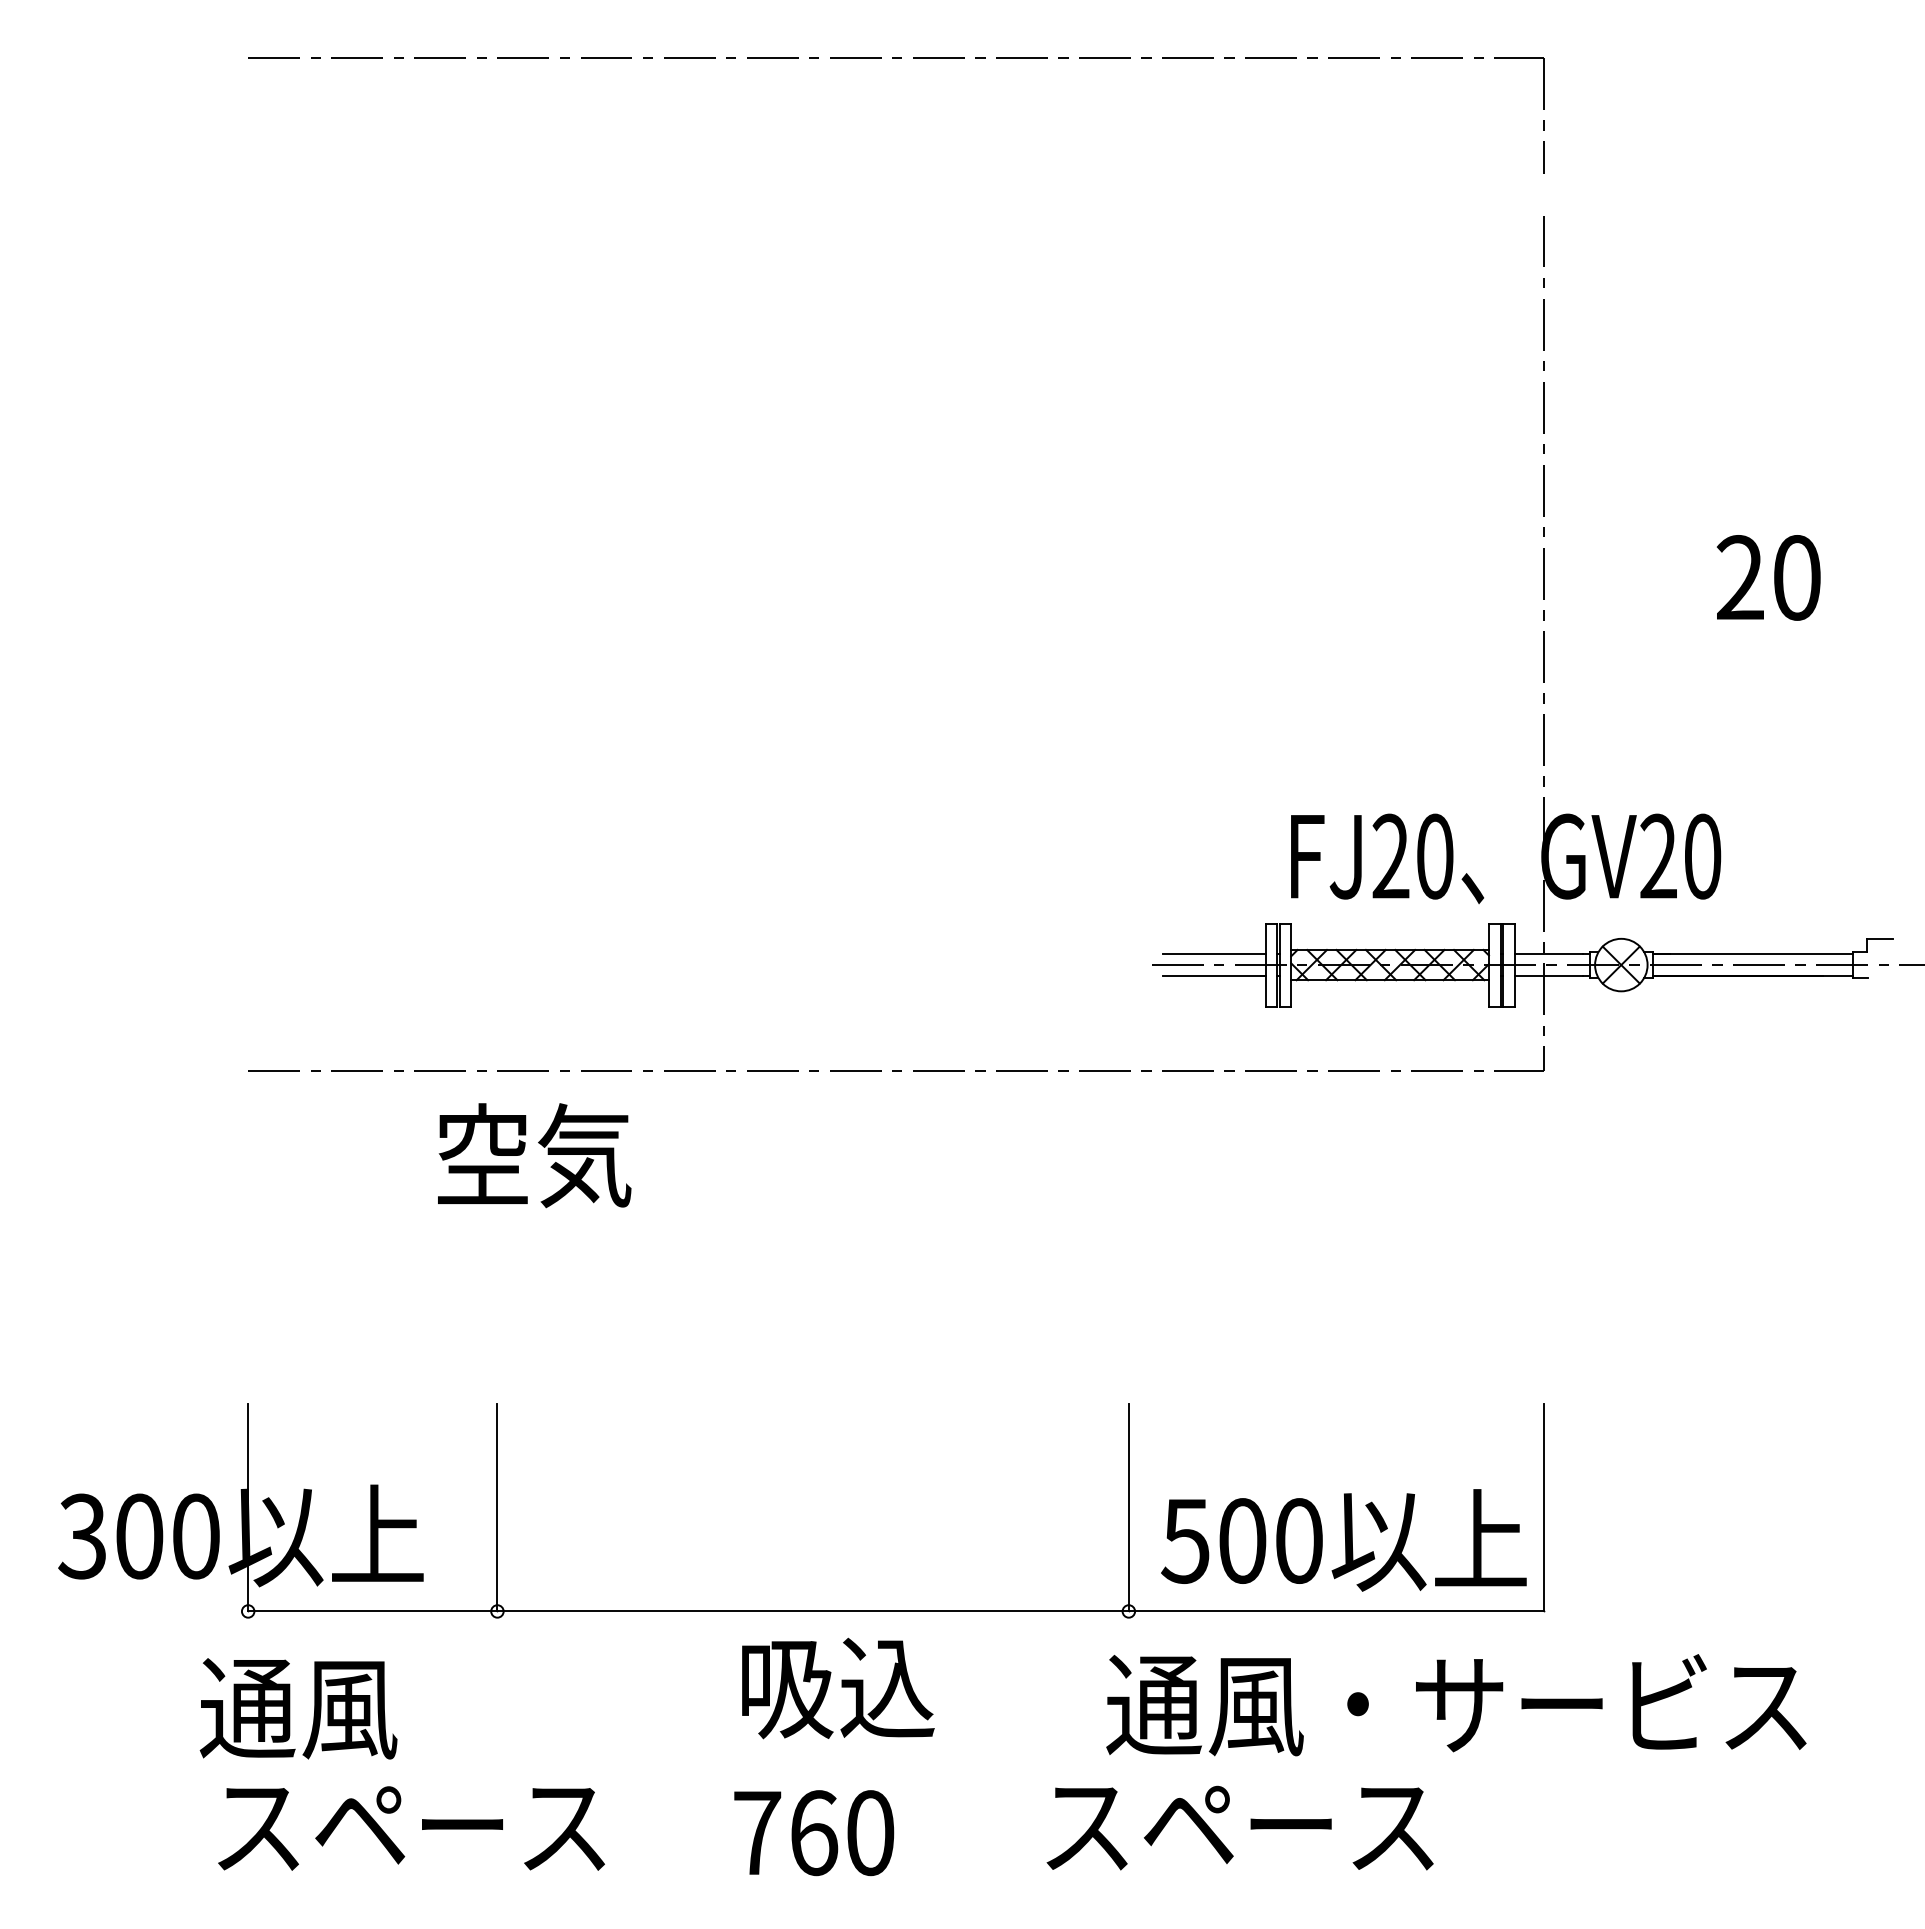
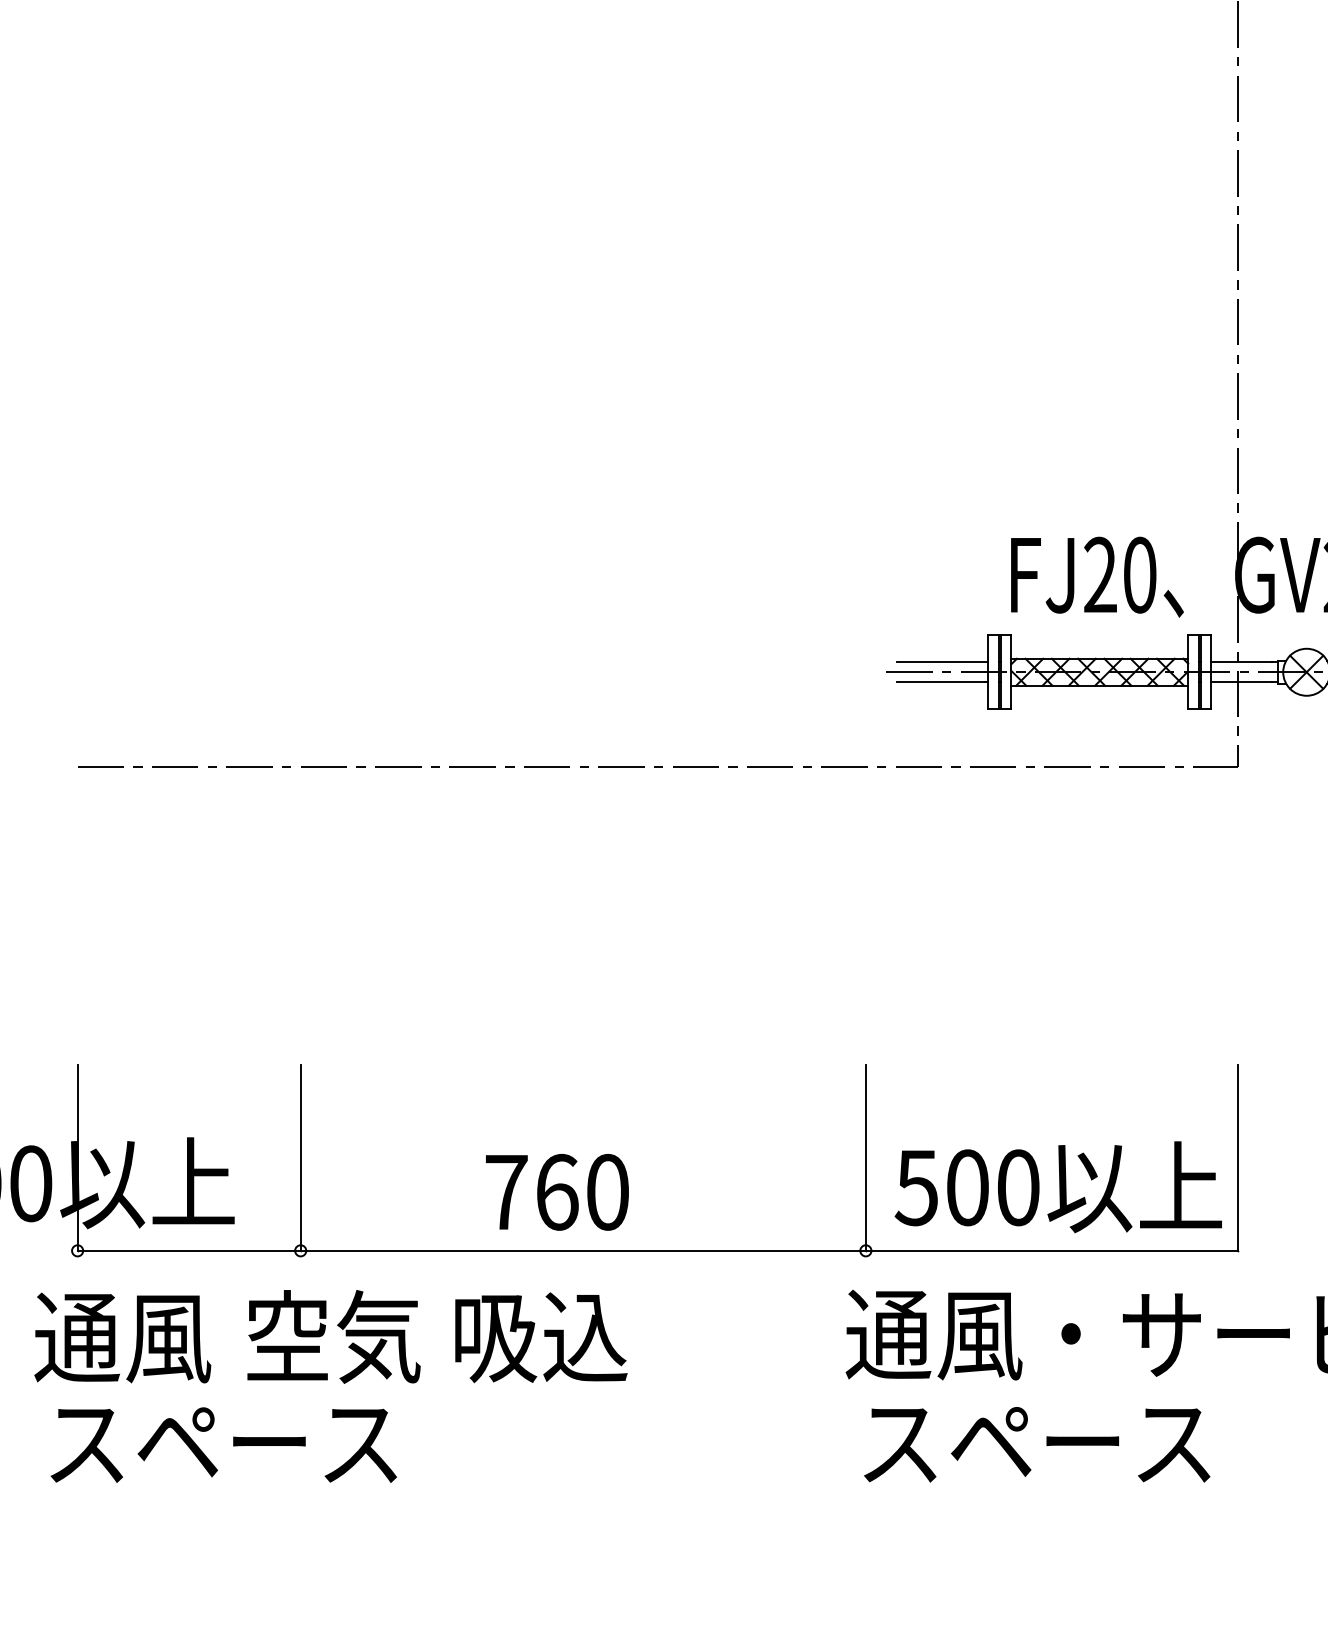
text: (534, 1155) -> (333, 1336), moved
text: (838, 1688) -> (541, 1337), moved
text: (1239, 1827) -> (1036, 1444), moved
text: (814, 1833) -> (557, 1192), moved

